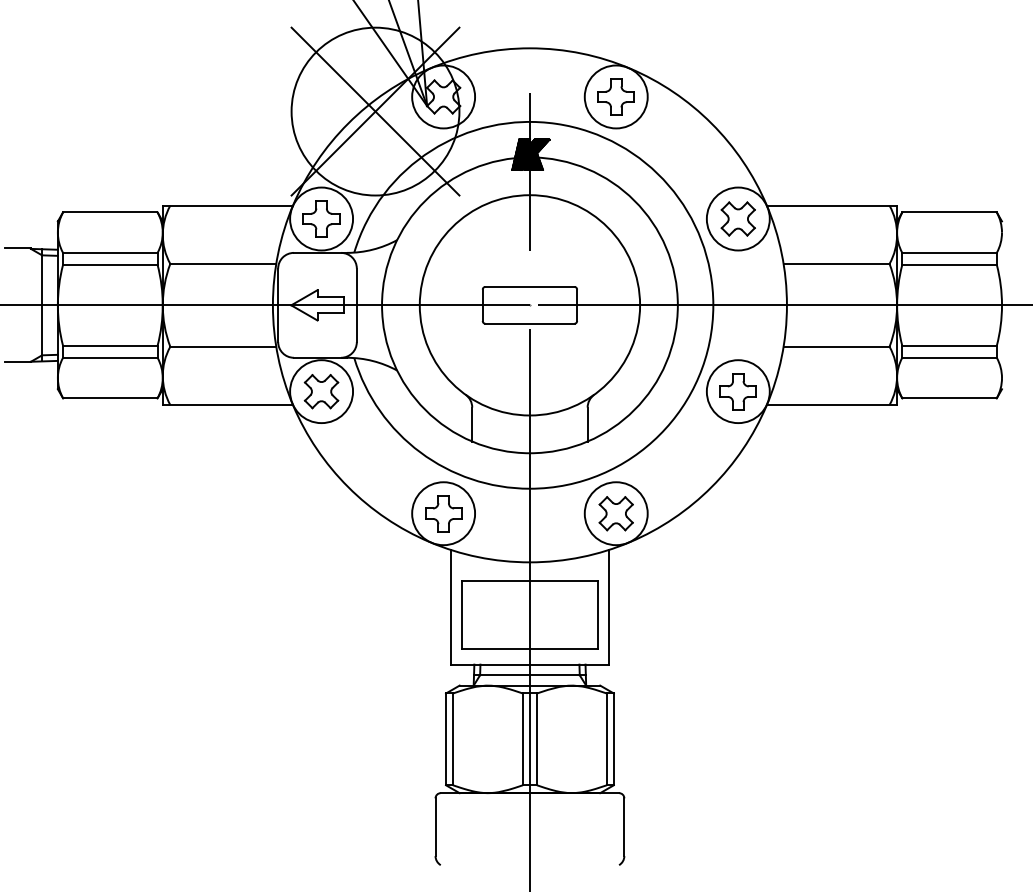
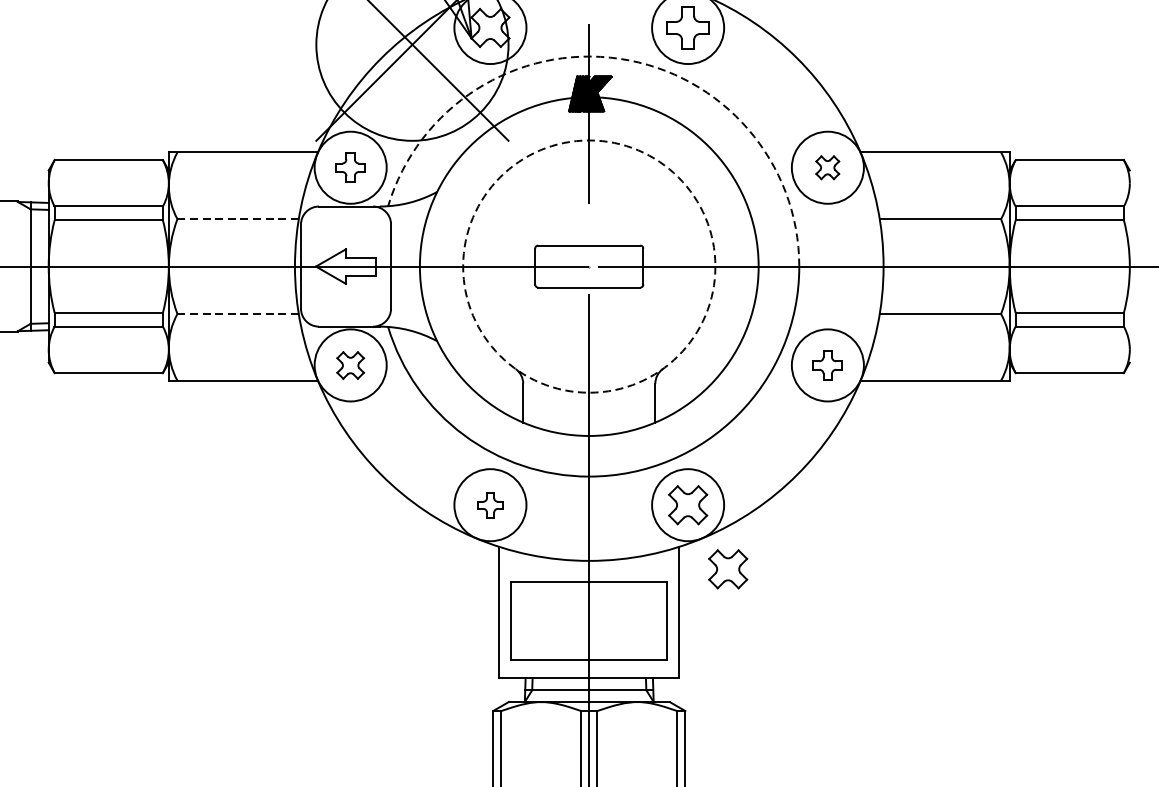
arc: (556, 123) -> (619, 58), solid -> dashed
part: (321, 218) -> (350, 167), size x0.7
part: (737, 218) -> (826, 167), size x0.6
line: (223, 263) -> (238, 218), solid -> dashed
circle: (529, 305) -> (588, 266), solid -> dashed
line: (223, 346) -> (238, 313), solid -> dashed
part: (321, 391) -> (350, 365), size x0.7
part: (737, 391) -> (826, 365), size x0.7
part: (443, 513) -> (490, 504), size x0.6
part: (650, 569) -> (727, 569), added

